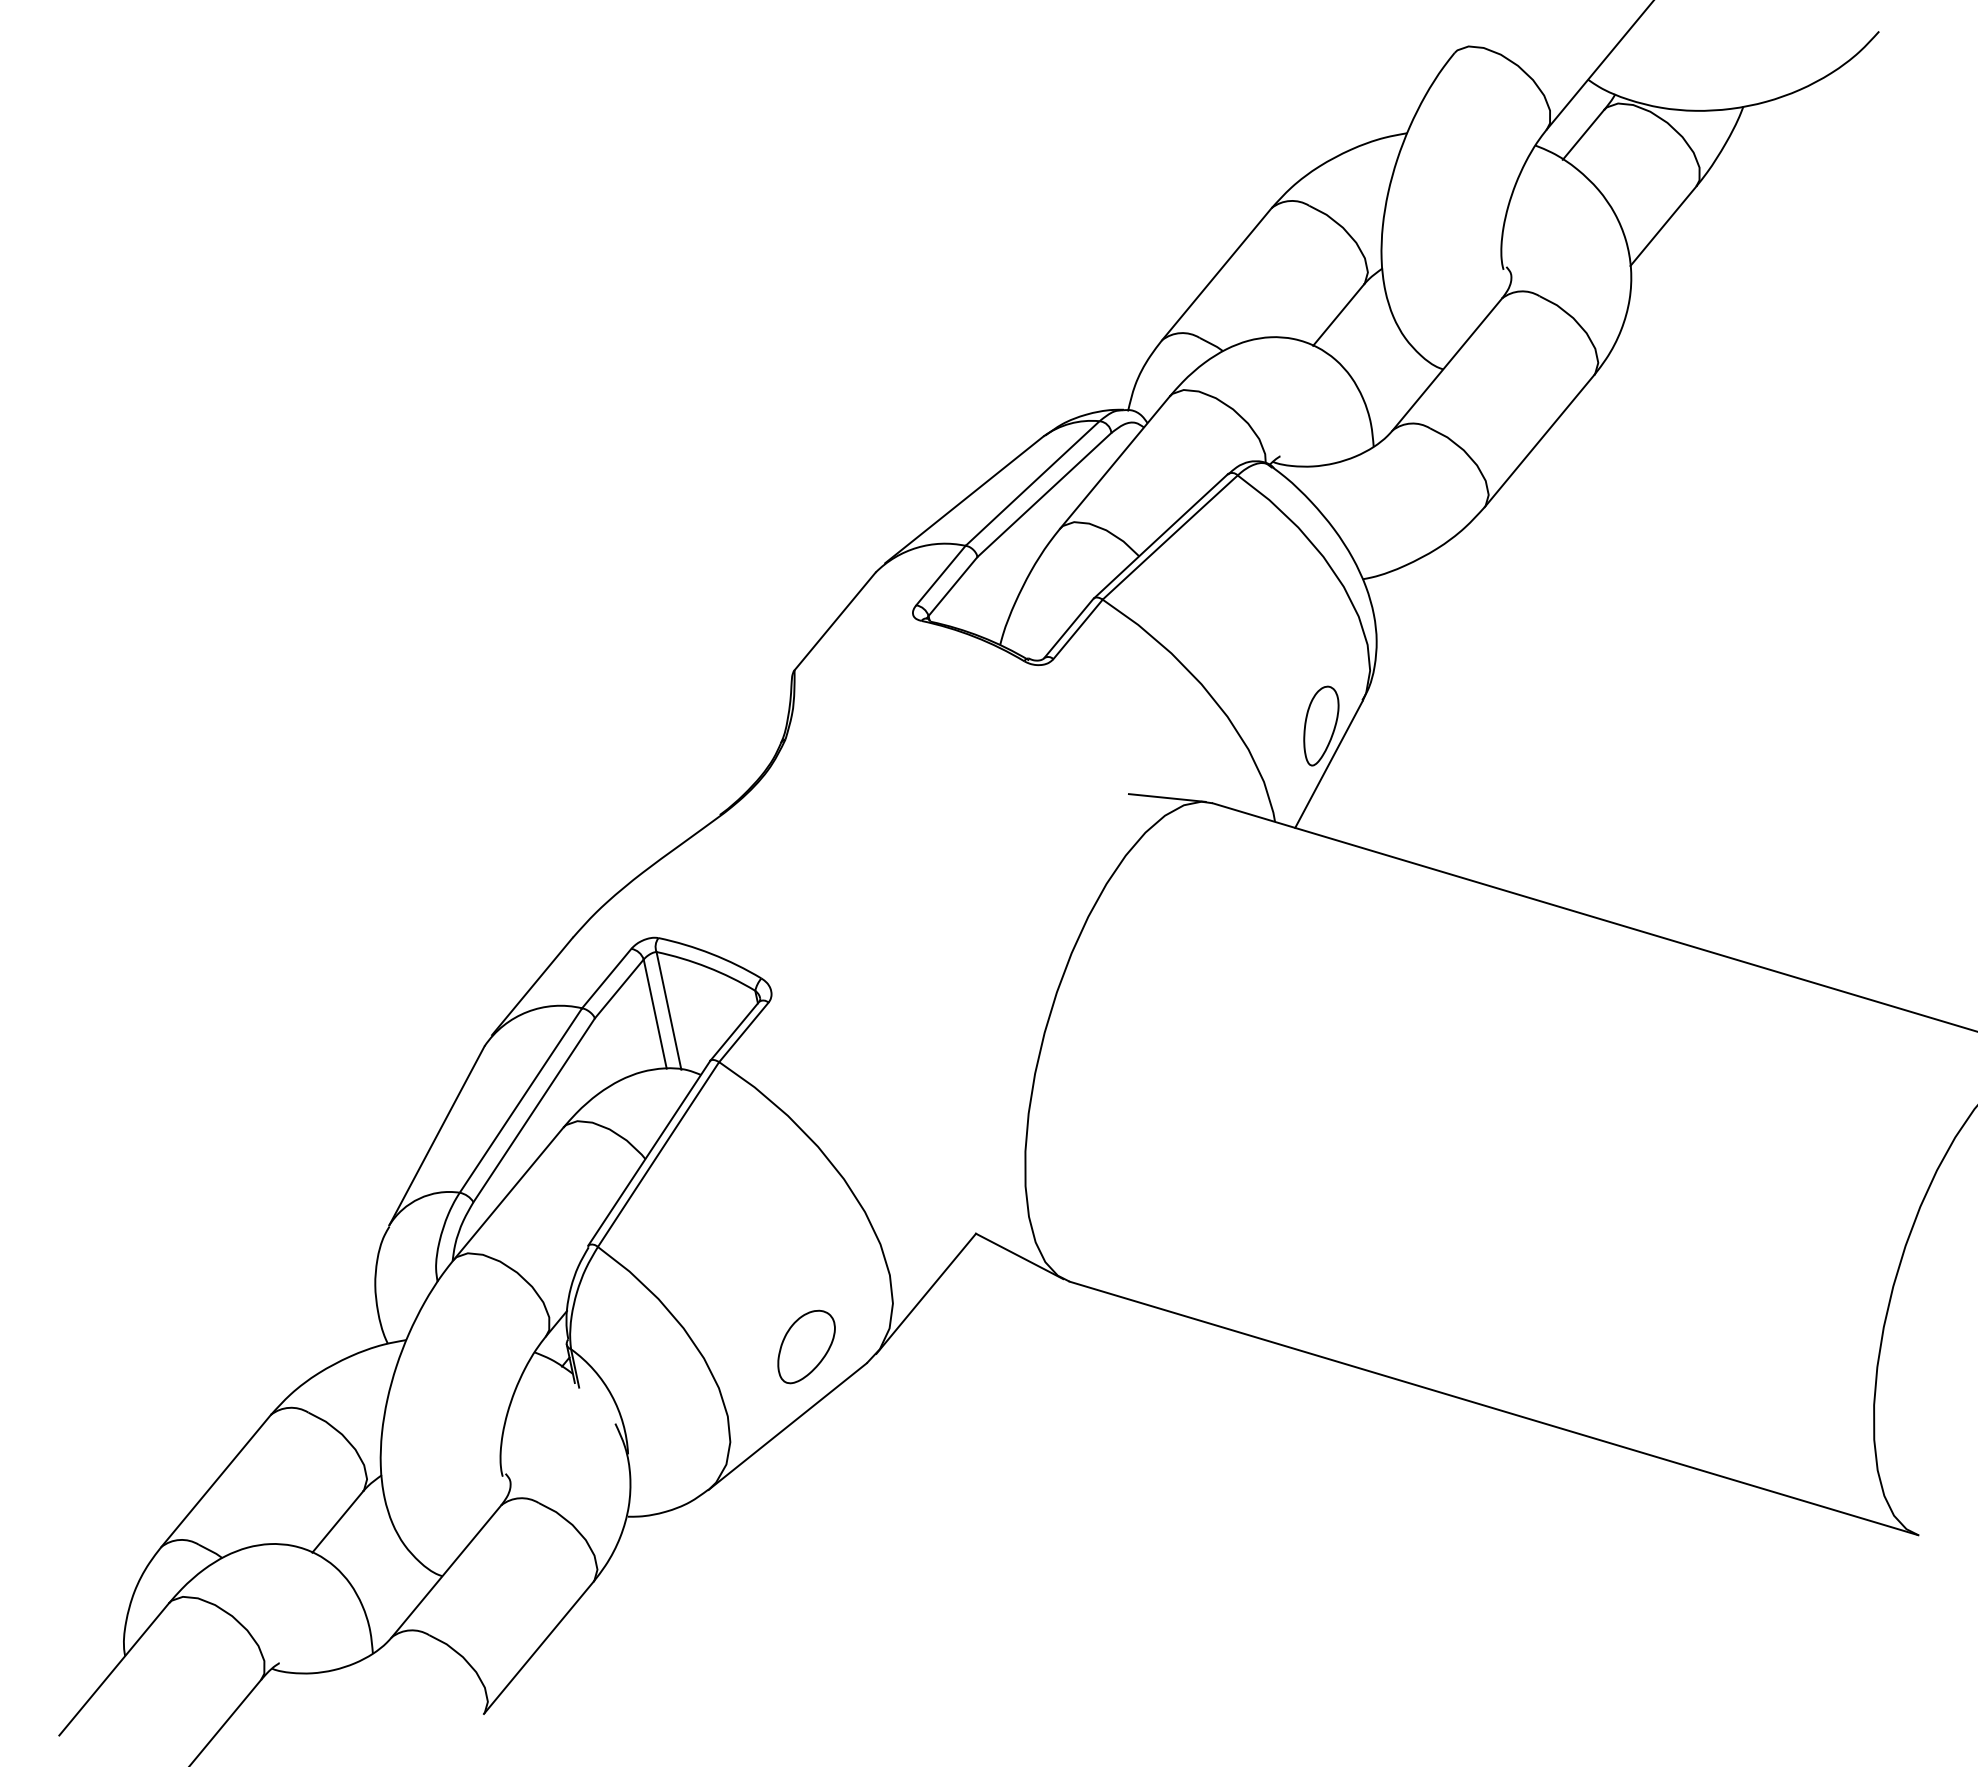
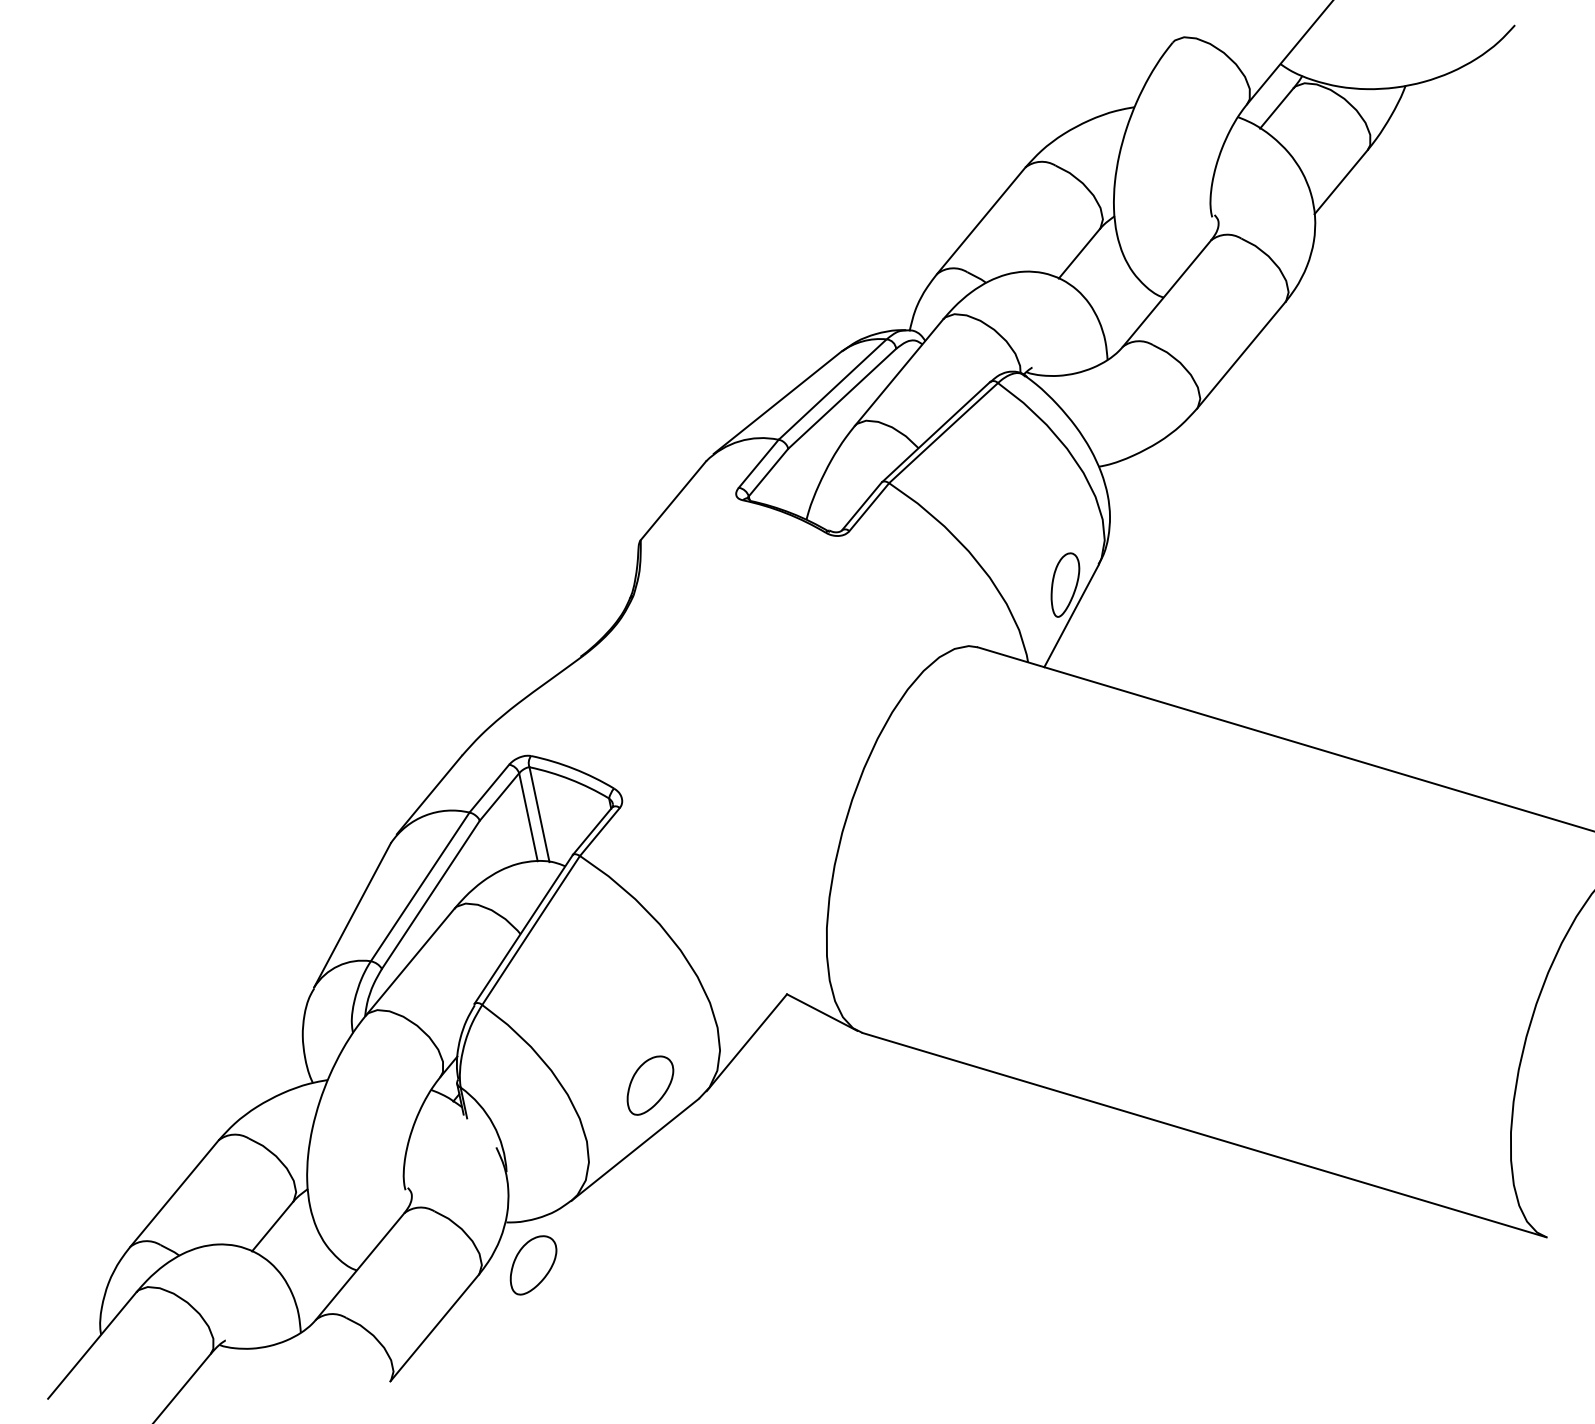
line: (1166, 797) -> (940, 642), removed
part: (661, 1569) -> (533, 1264), added

